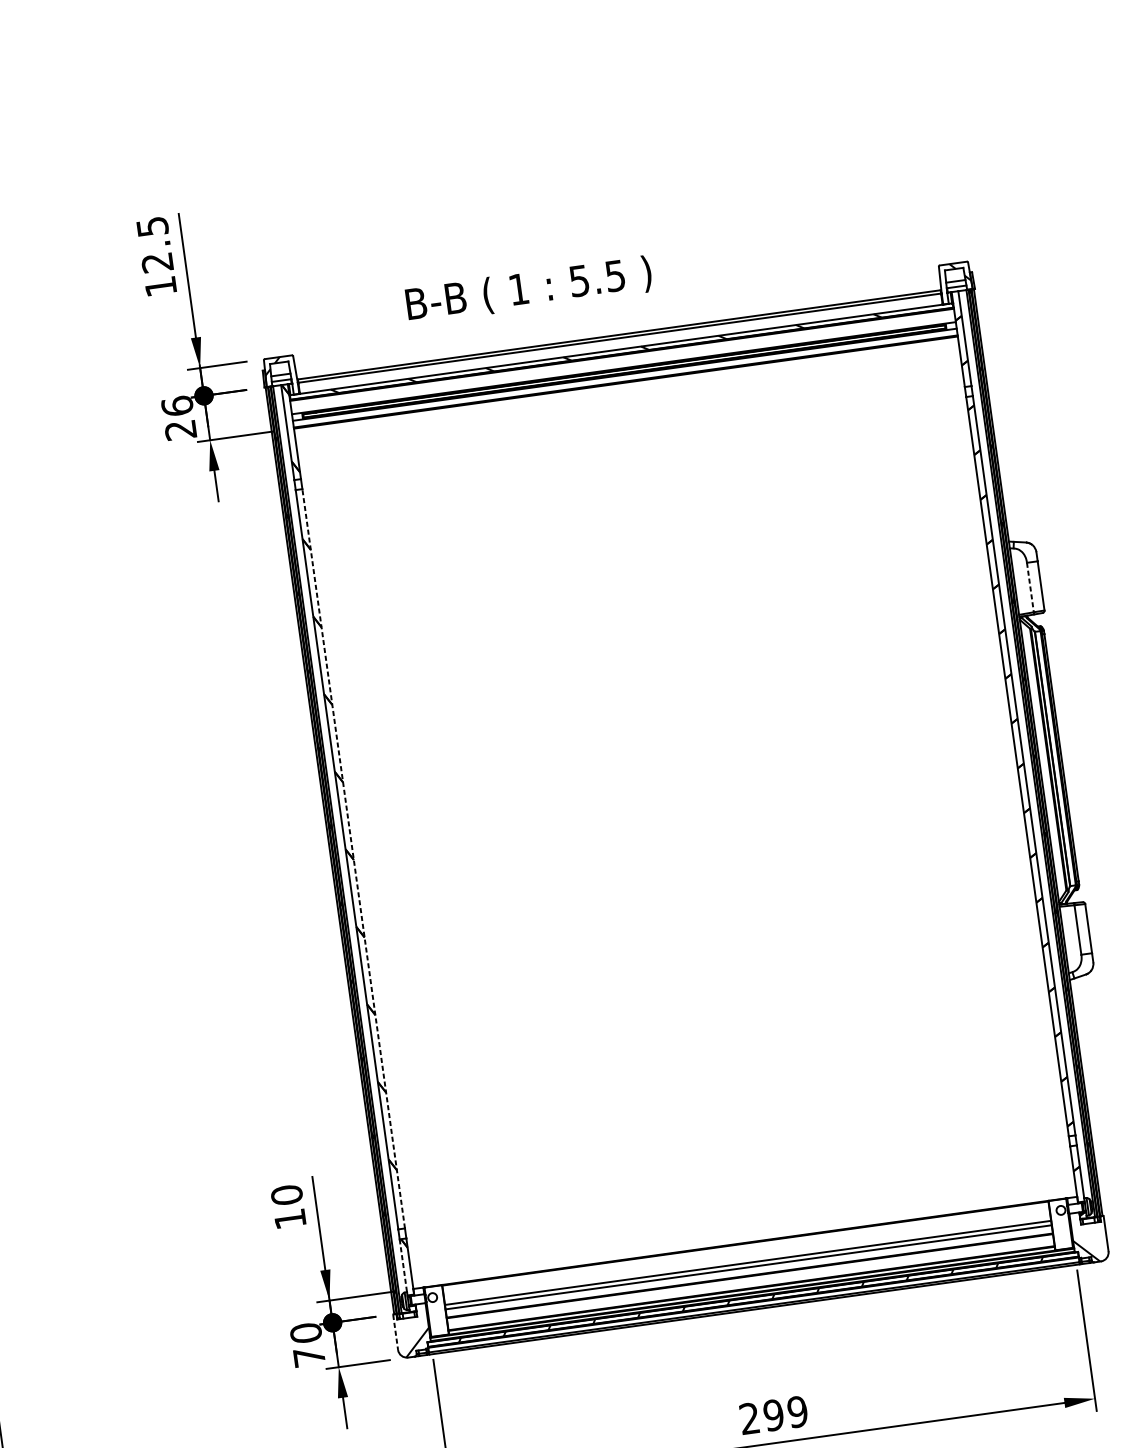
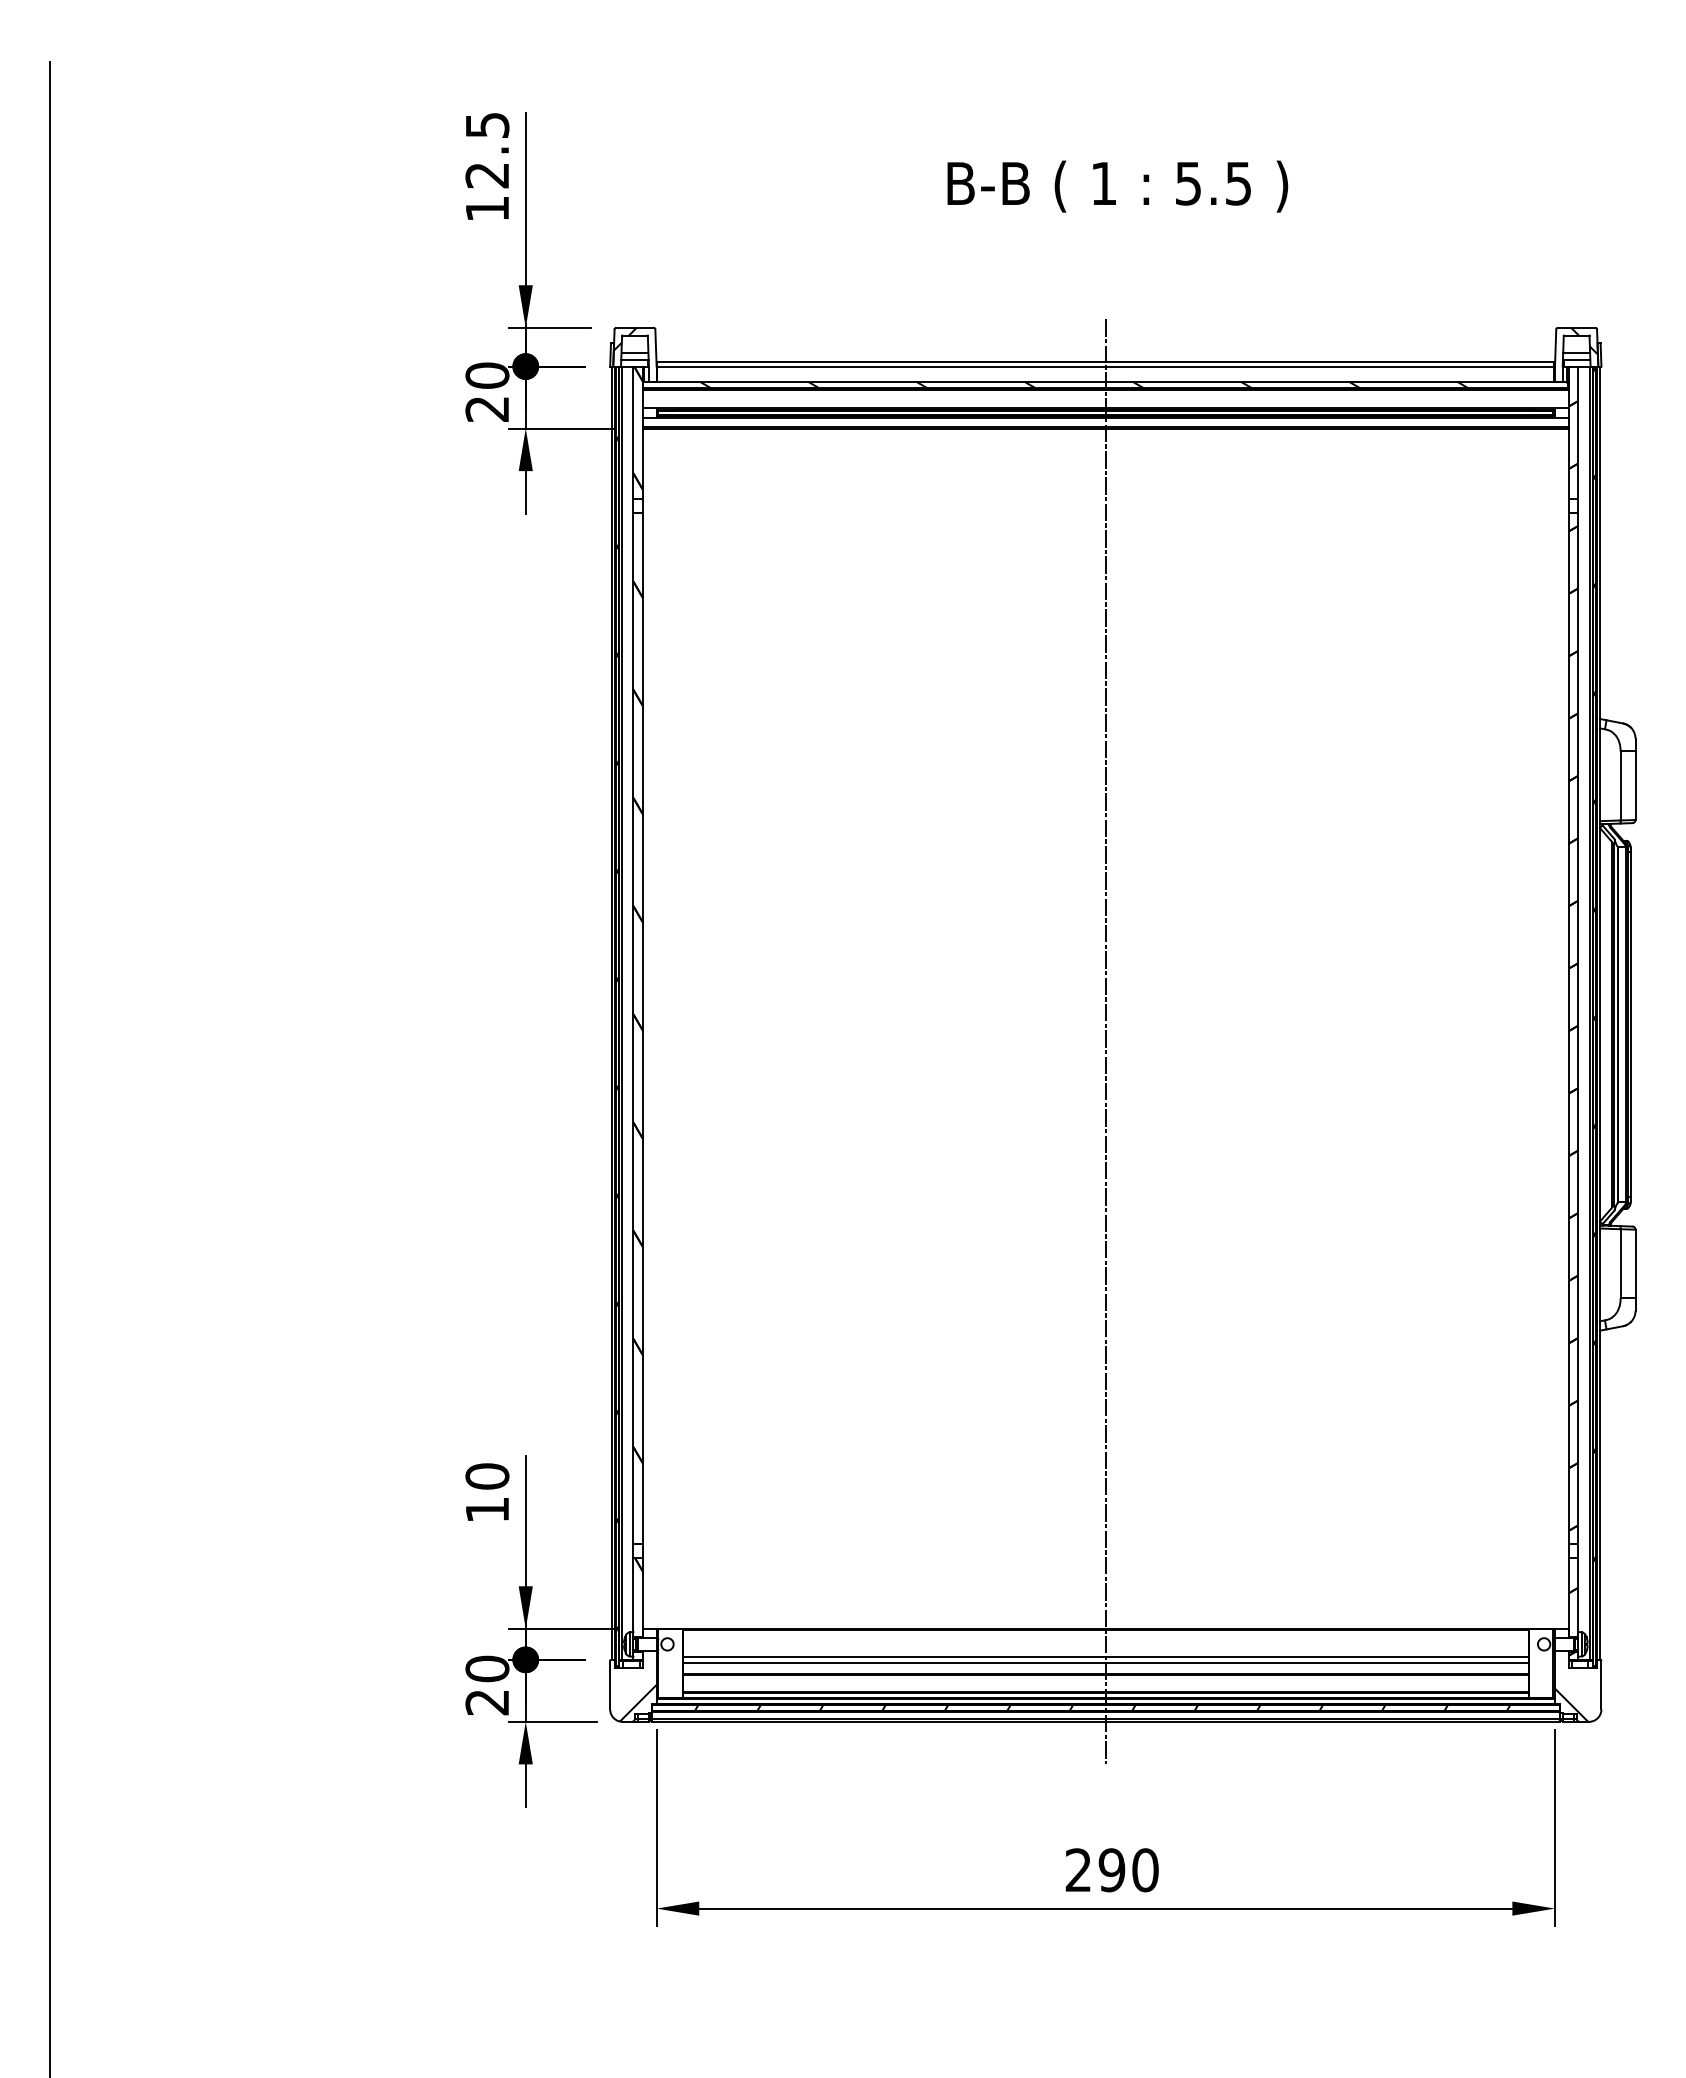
text: (528, 290) -> (1117, 186), moved
text: (177, 406) -> (487, 375), 26 -> 20
line: (1030, 587) -> (1620, 785), dashed -> solid
line: (686, 821) -> (1105, 1041), added
line: (353, 858) -> (642, 1028), dashed -> solid
line: (403, 1265) -> (633, 1595), dashed -> solid
line: (395, 1332) -> (610, 1685), dashed -> solid
text: (308, 1357) -> (486, 1702), 70 -> 20
text: (797, 1412) -> (1145, 1870), 299 -> 290

